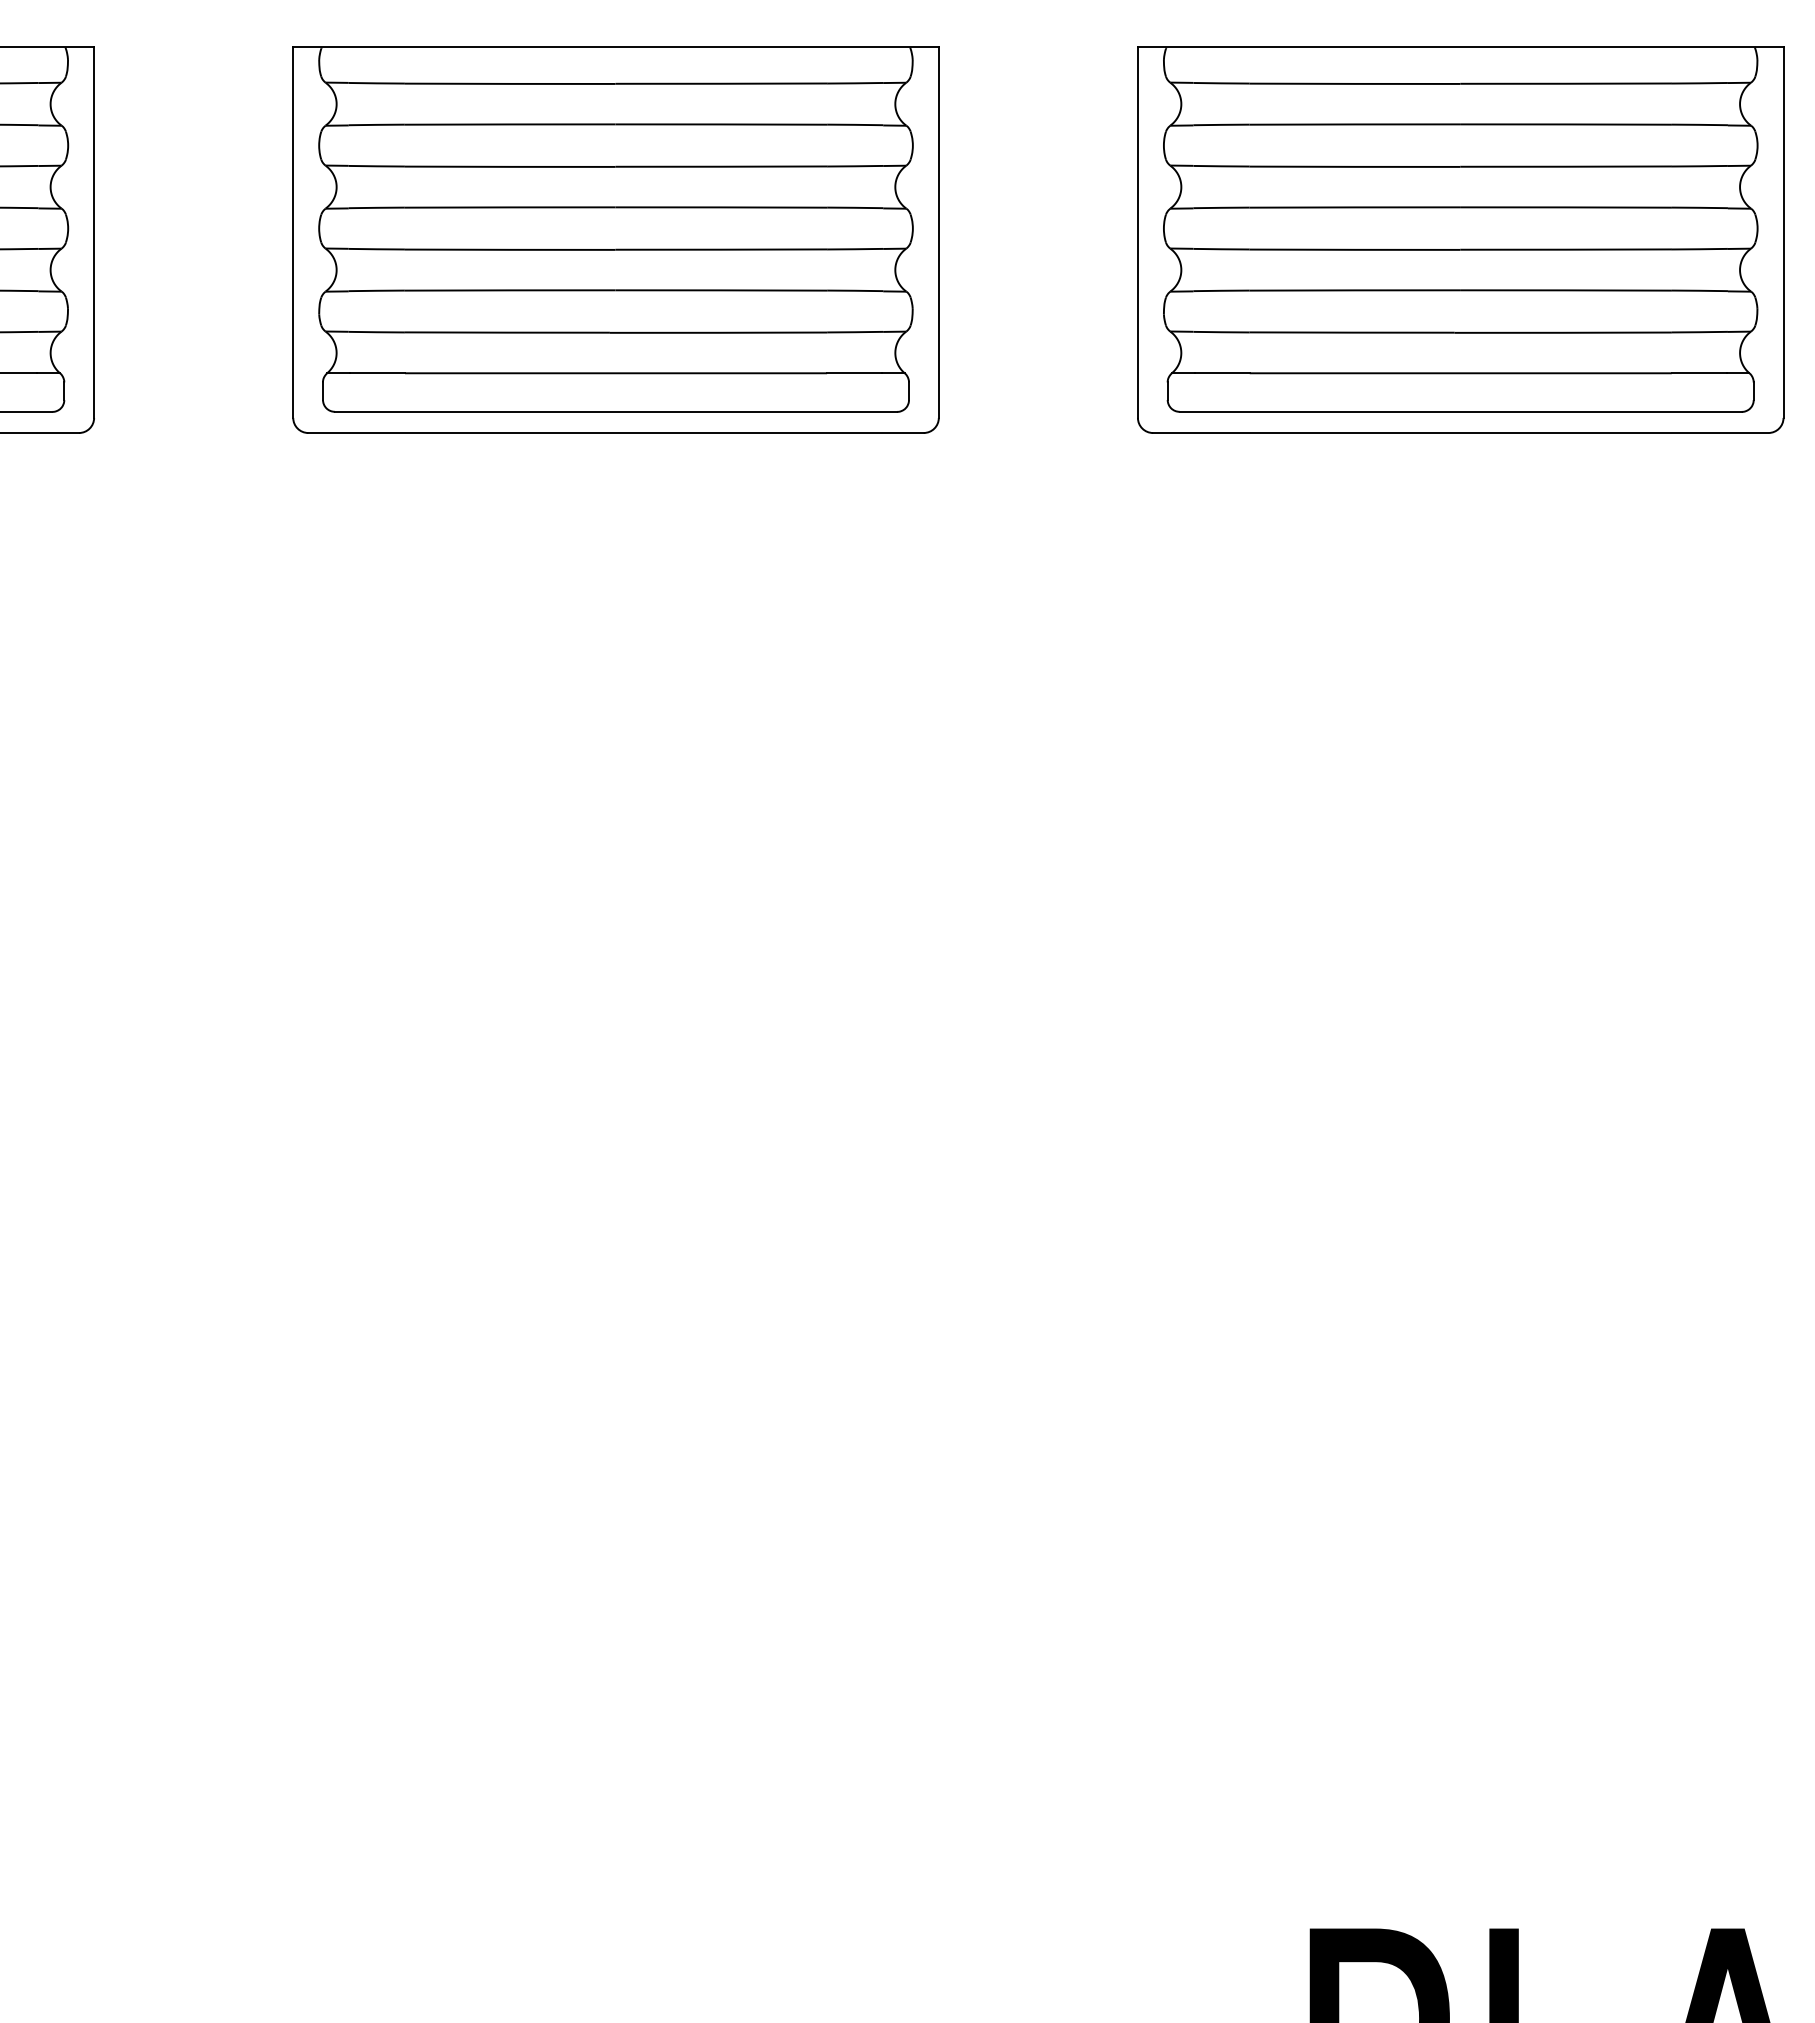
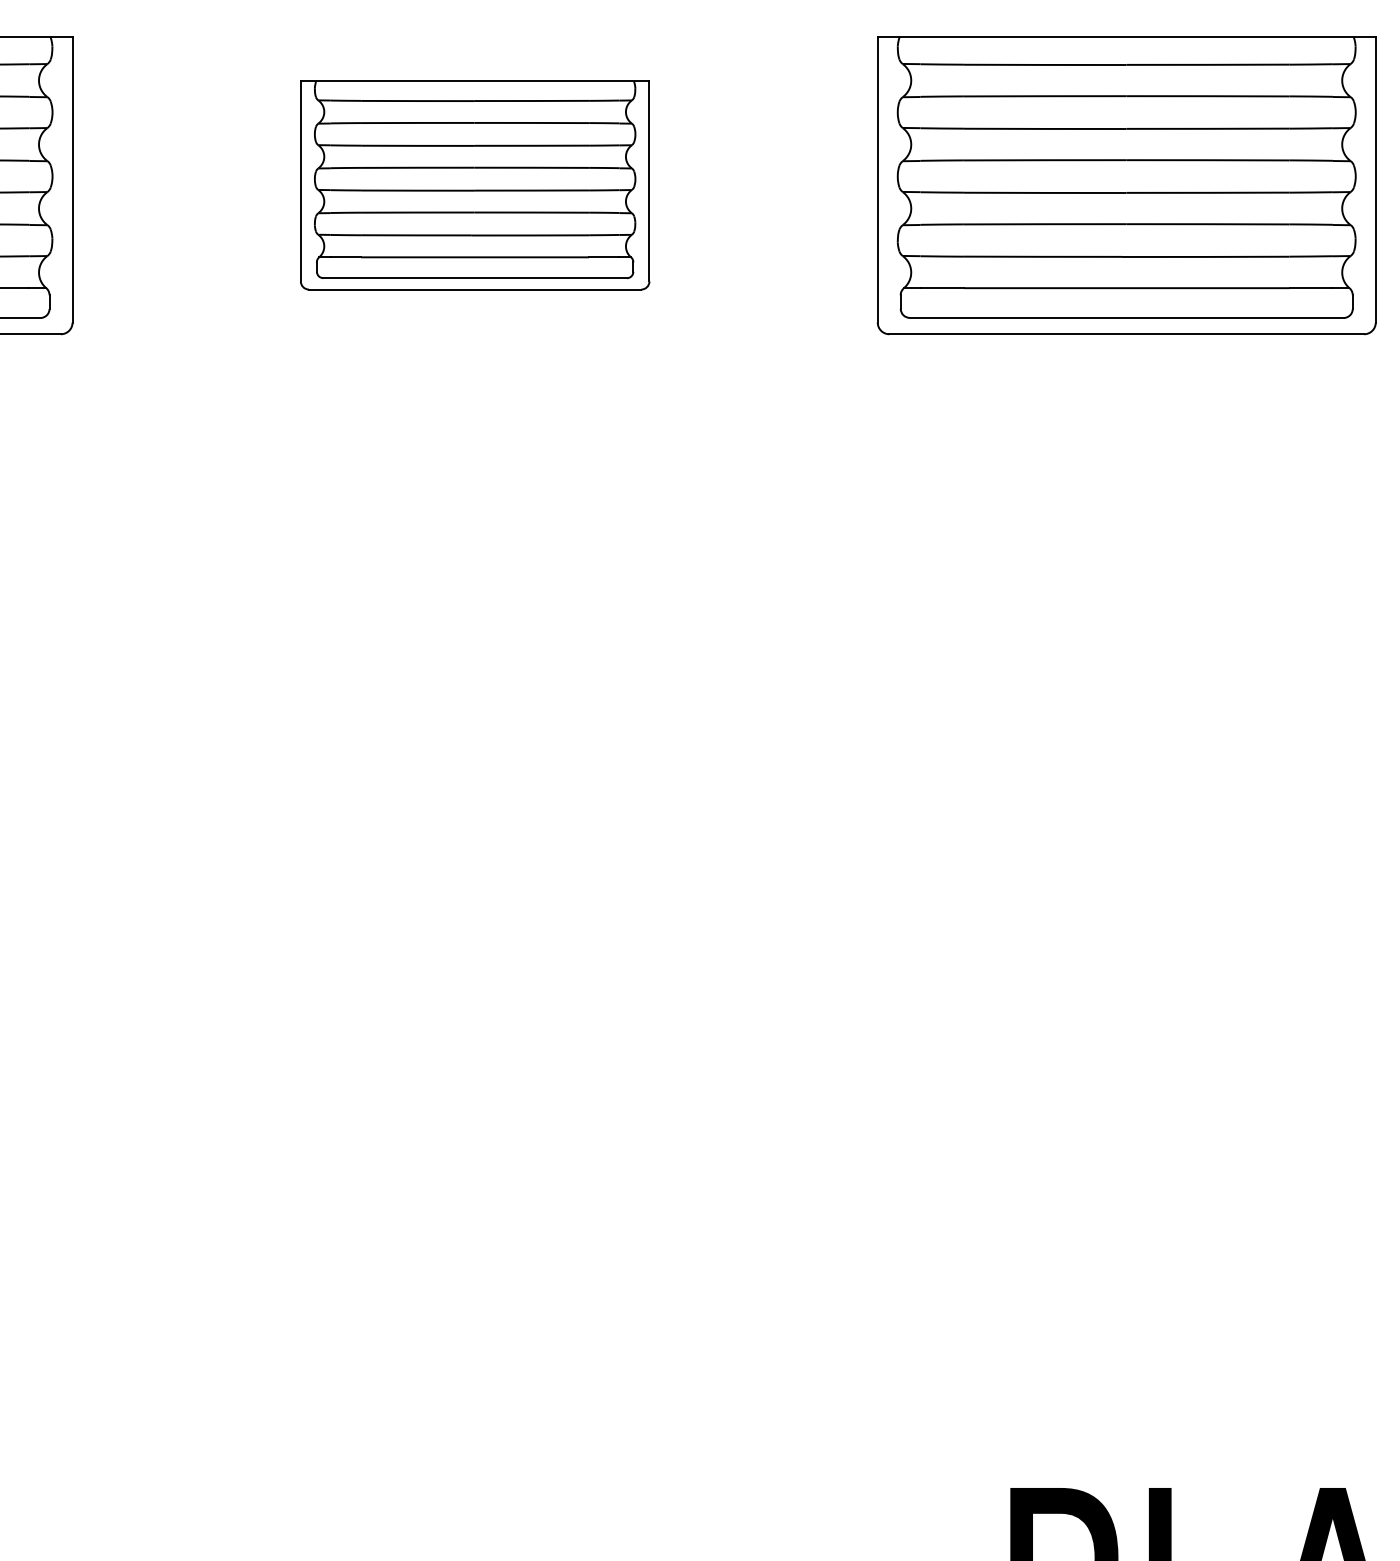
part: (615, 239) -> (474, 184), size x0.7

